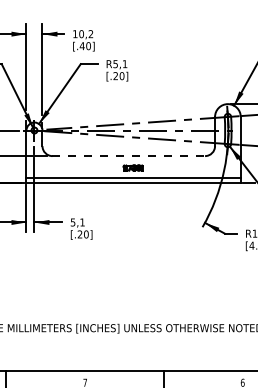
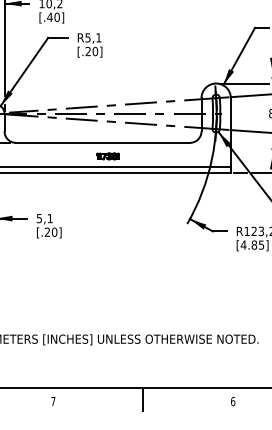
line: (129, 156) -> (103, 143), dashed -> solid

